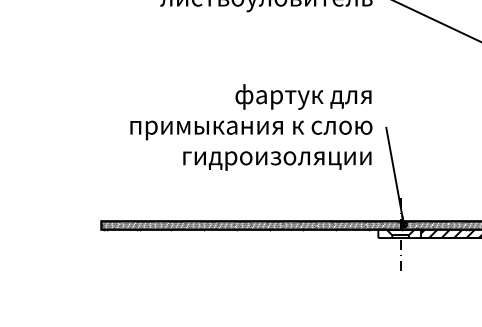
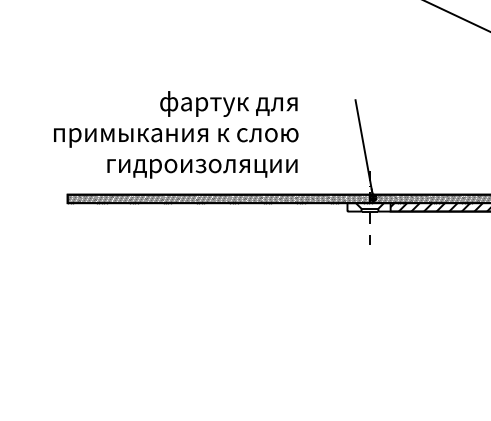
text: (251, 127) -> (176, 134), moved

